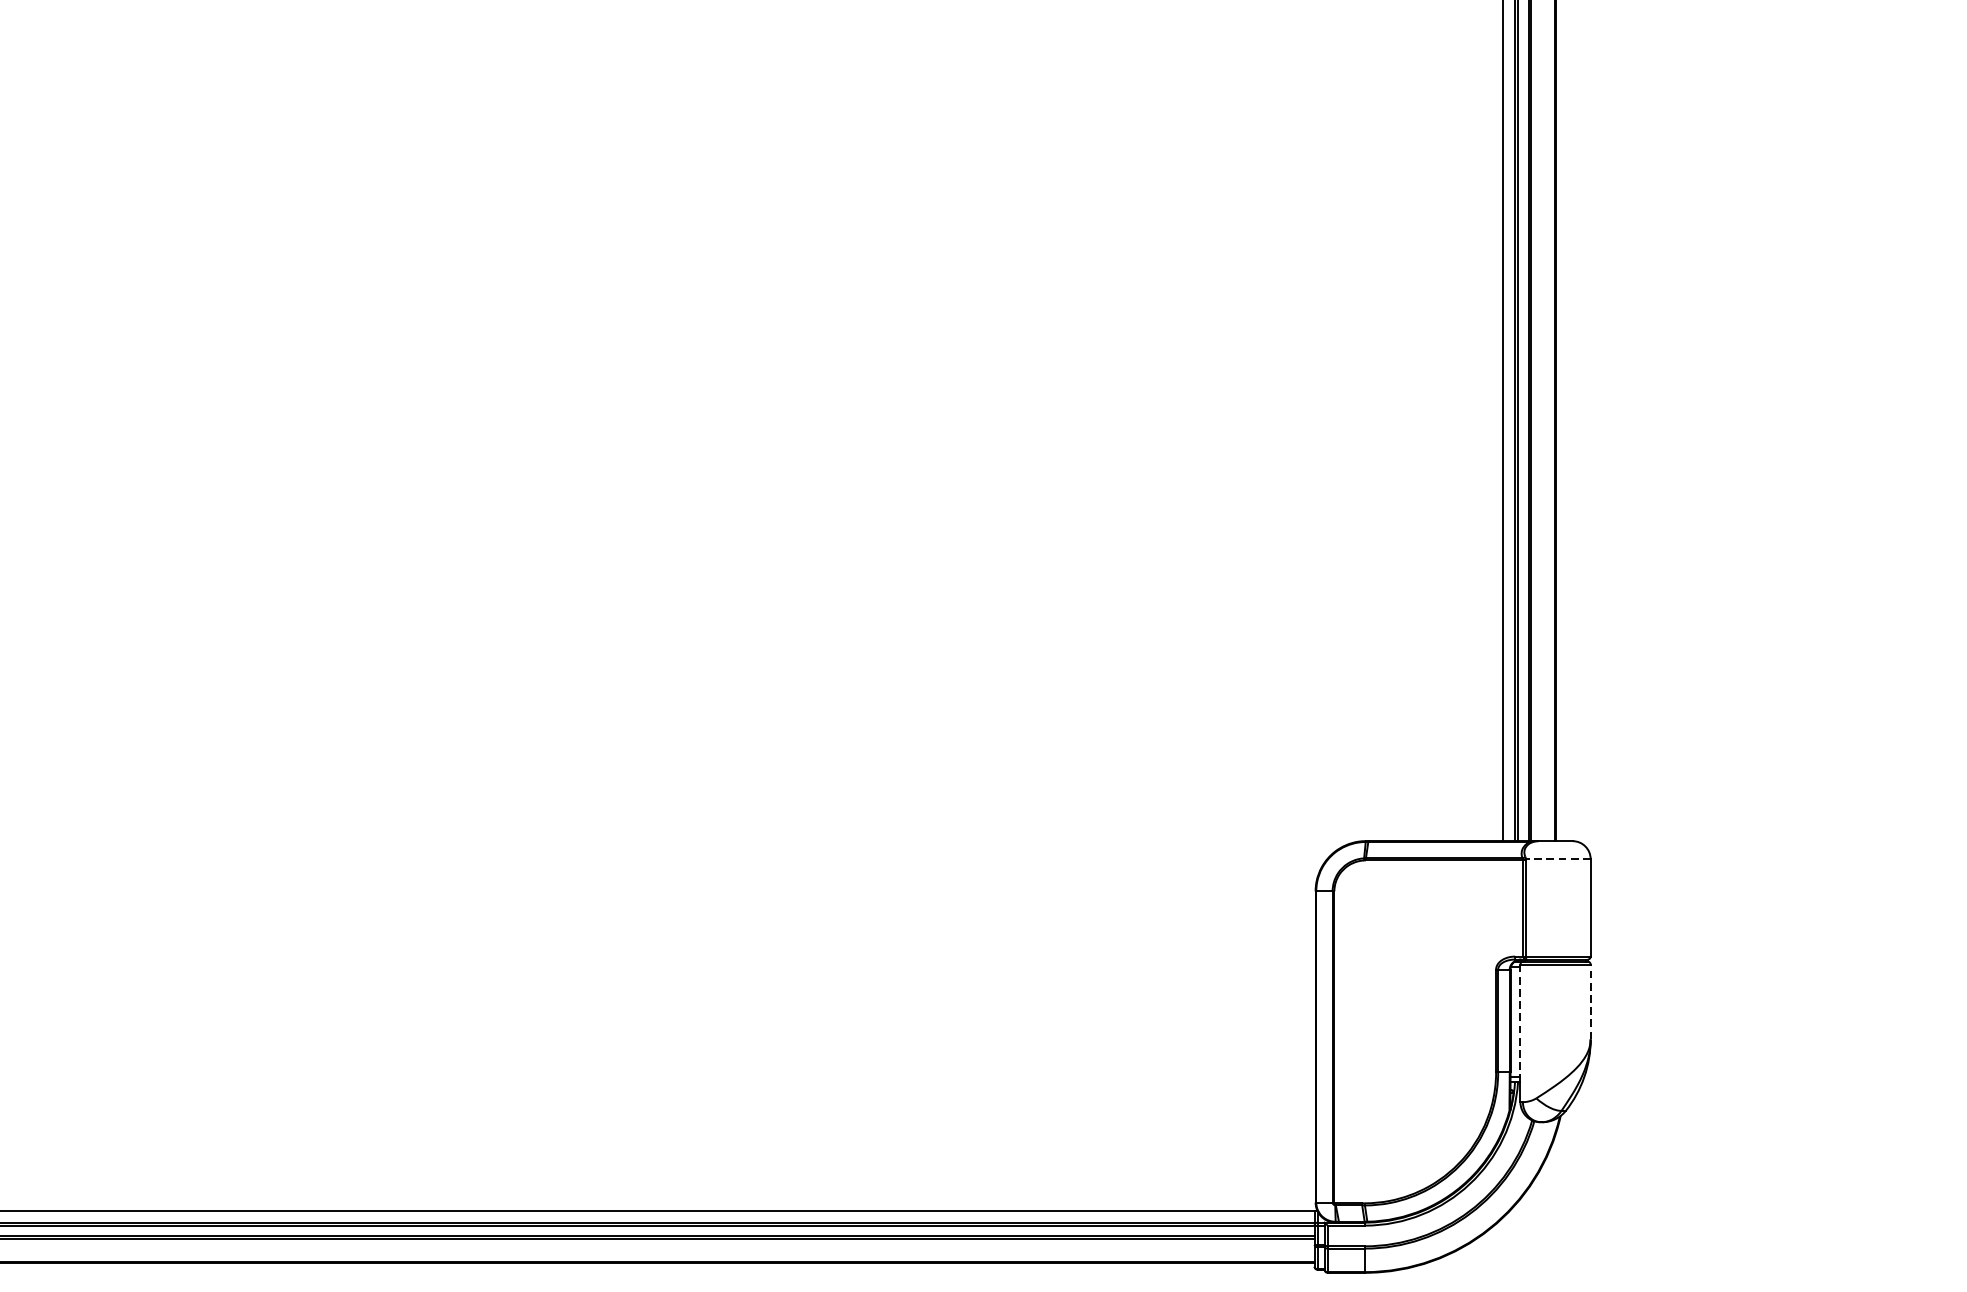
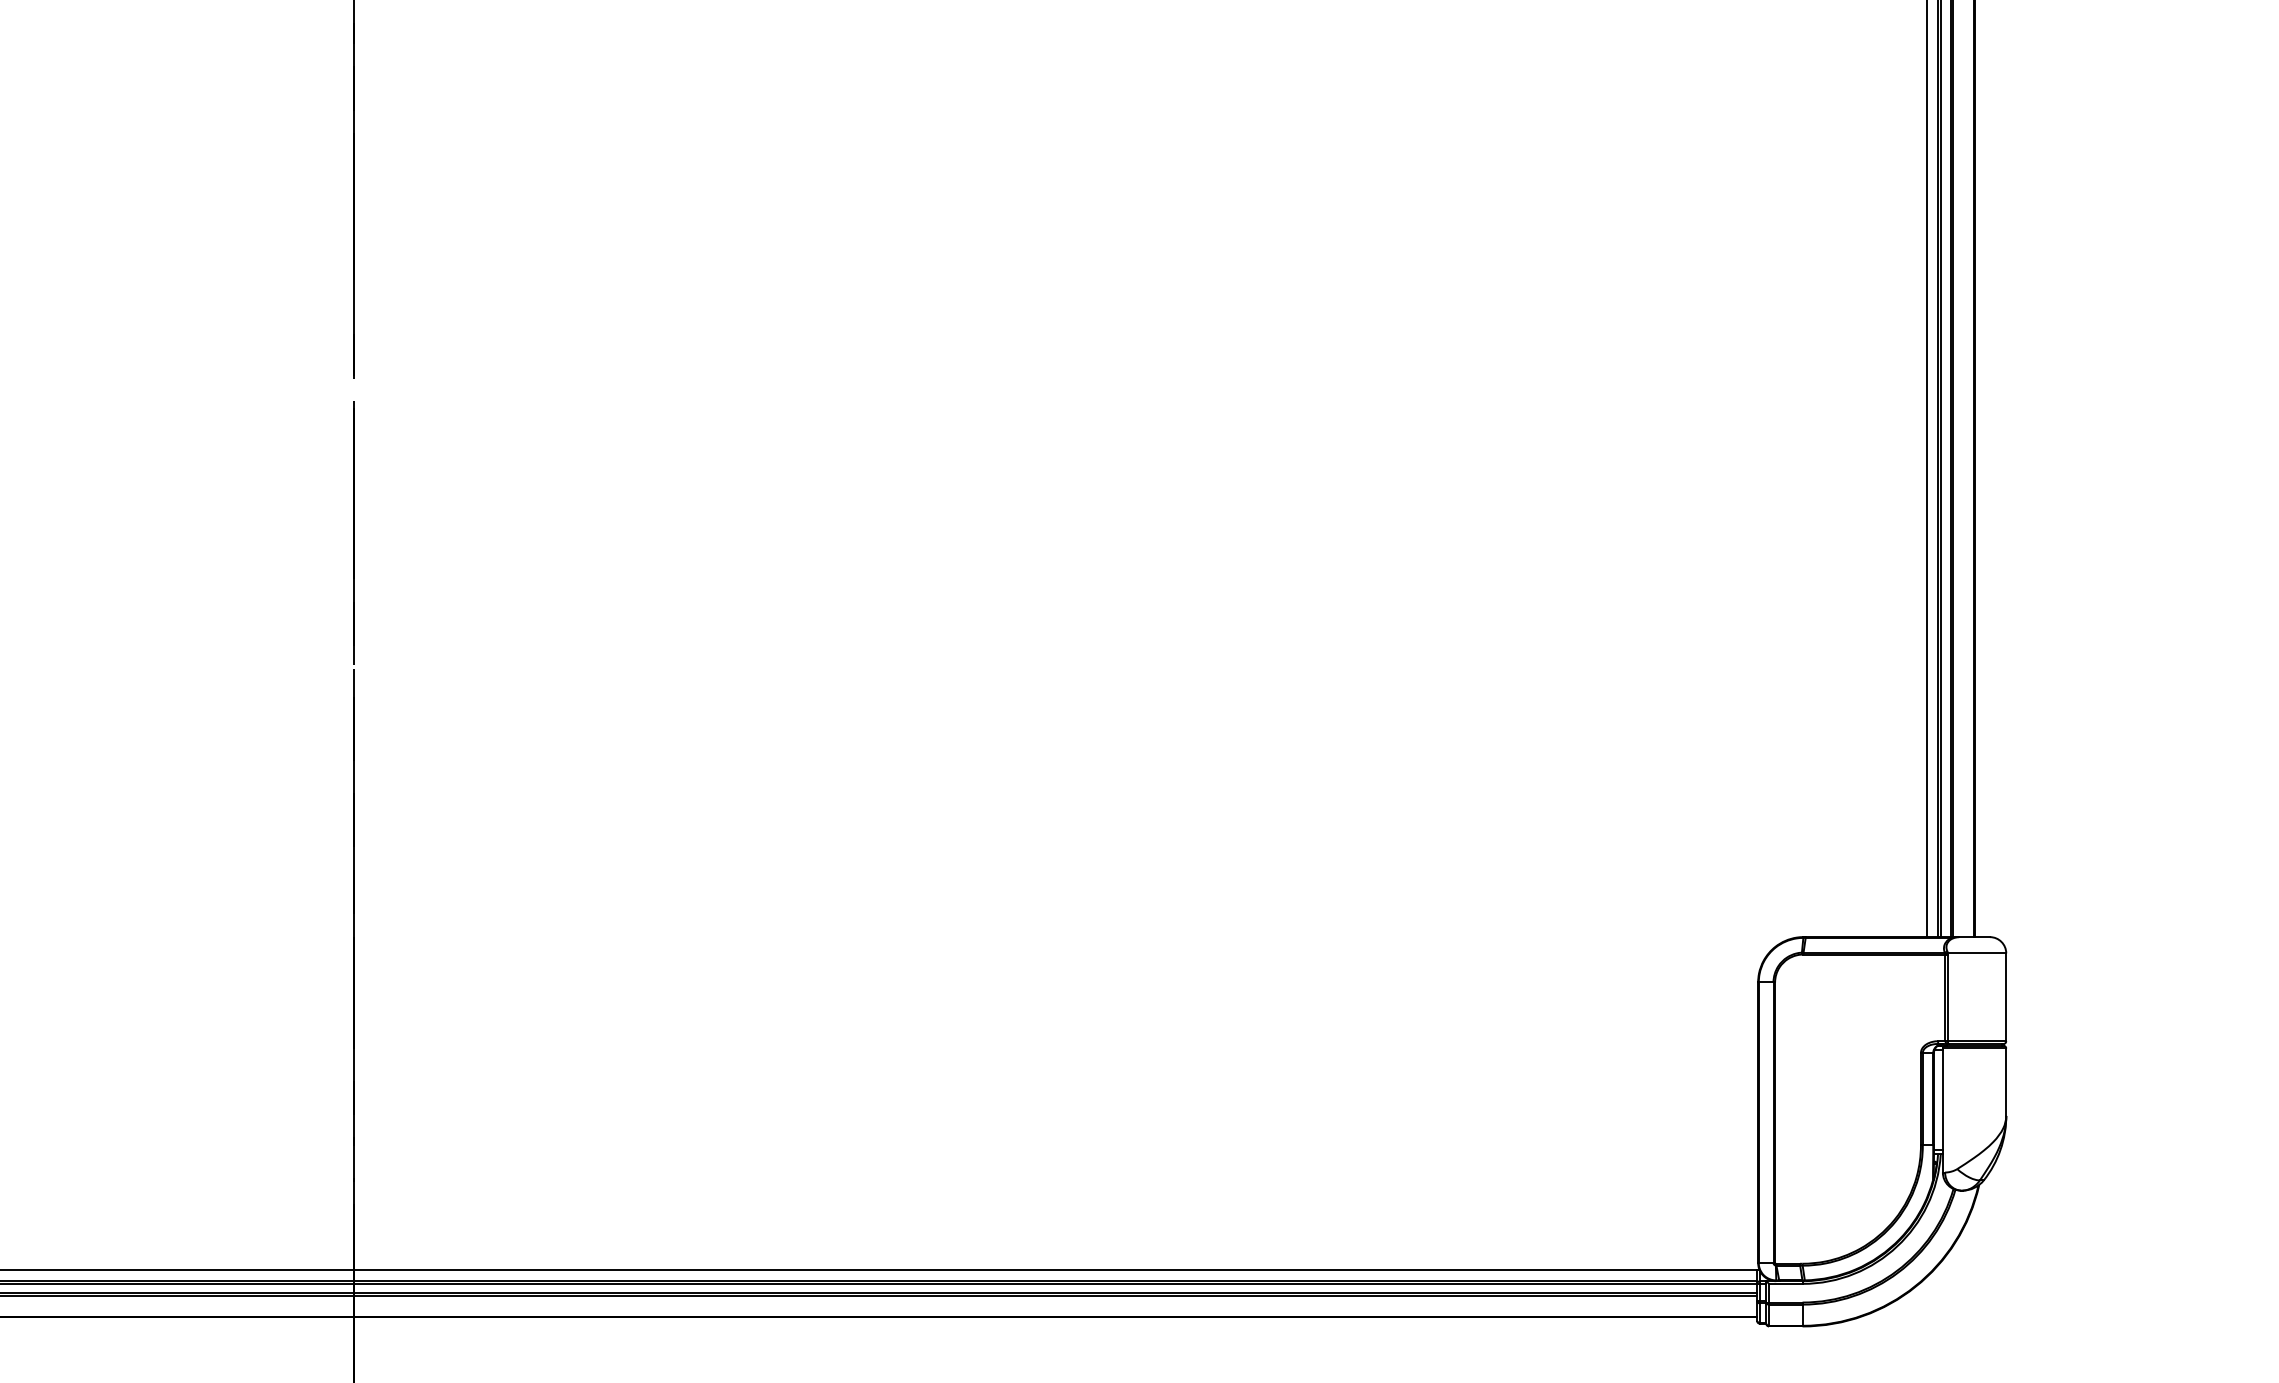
line: (1557, 859) -> (1976, 953), dashed -> solid
line: (1590, 1002) -> (2006, 1082), dashed -> solid
line: (1519, 1023) -> (1942, 1101), dashed -> solid

